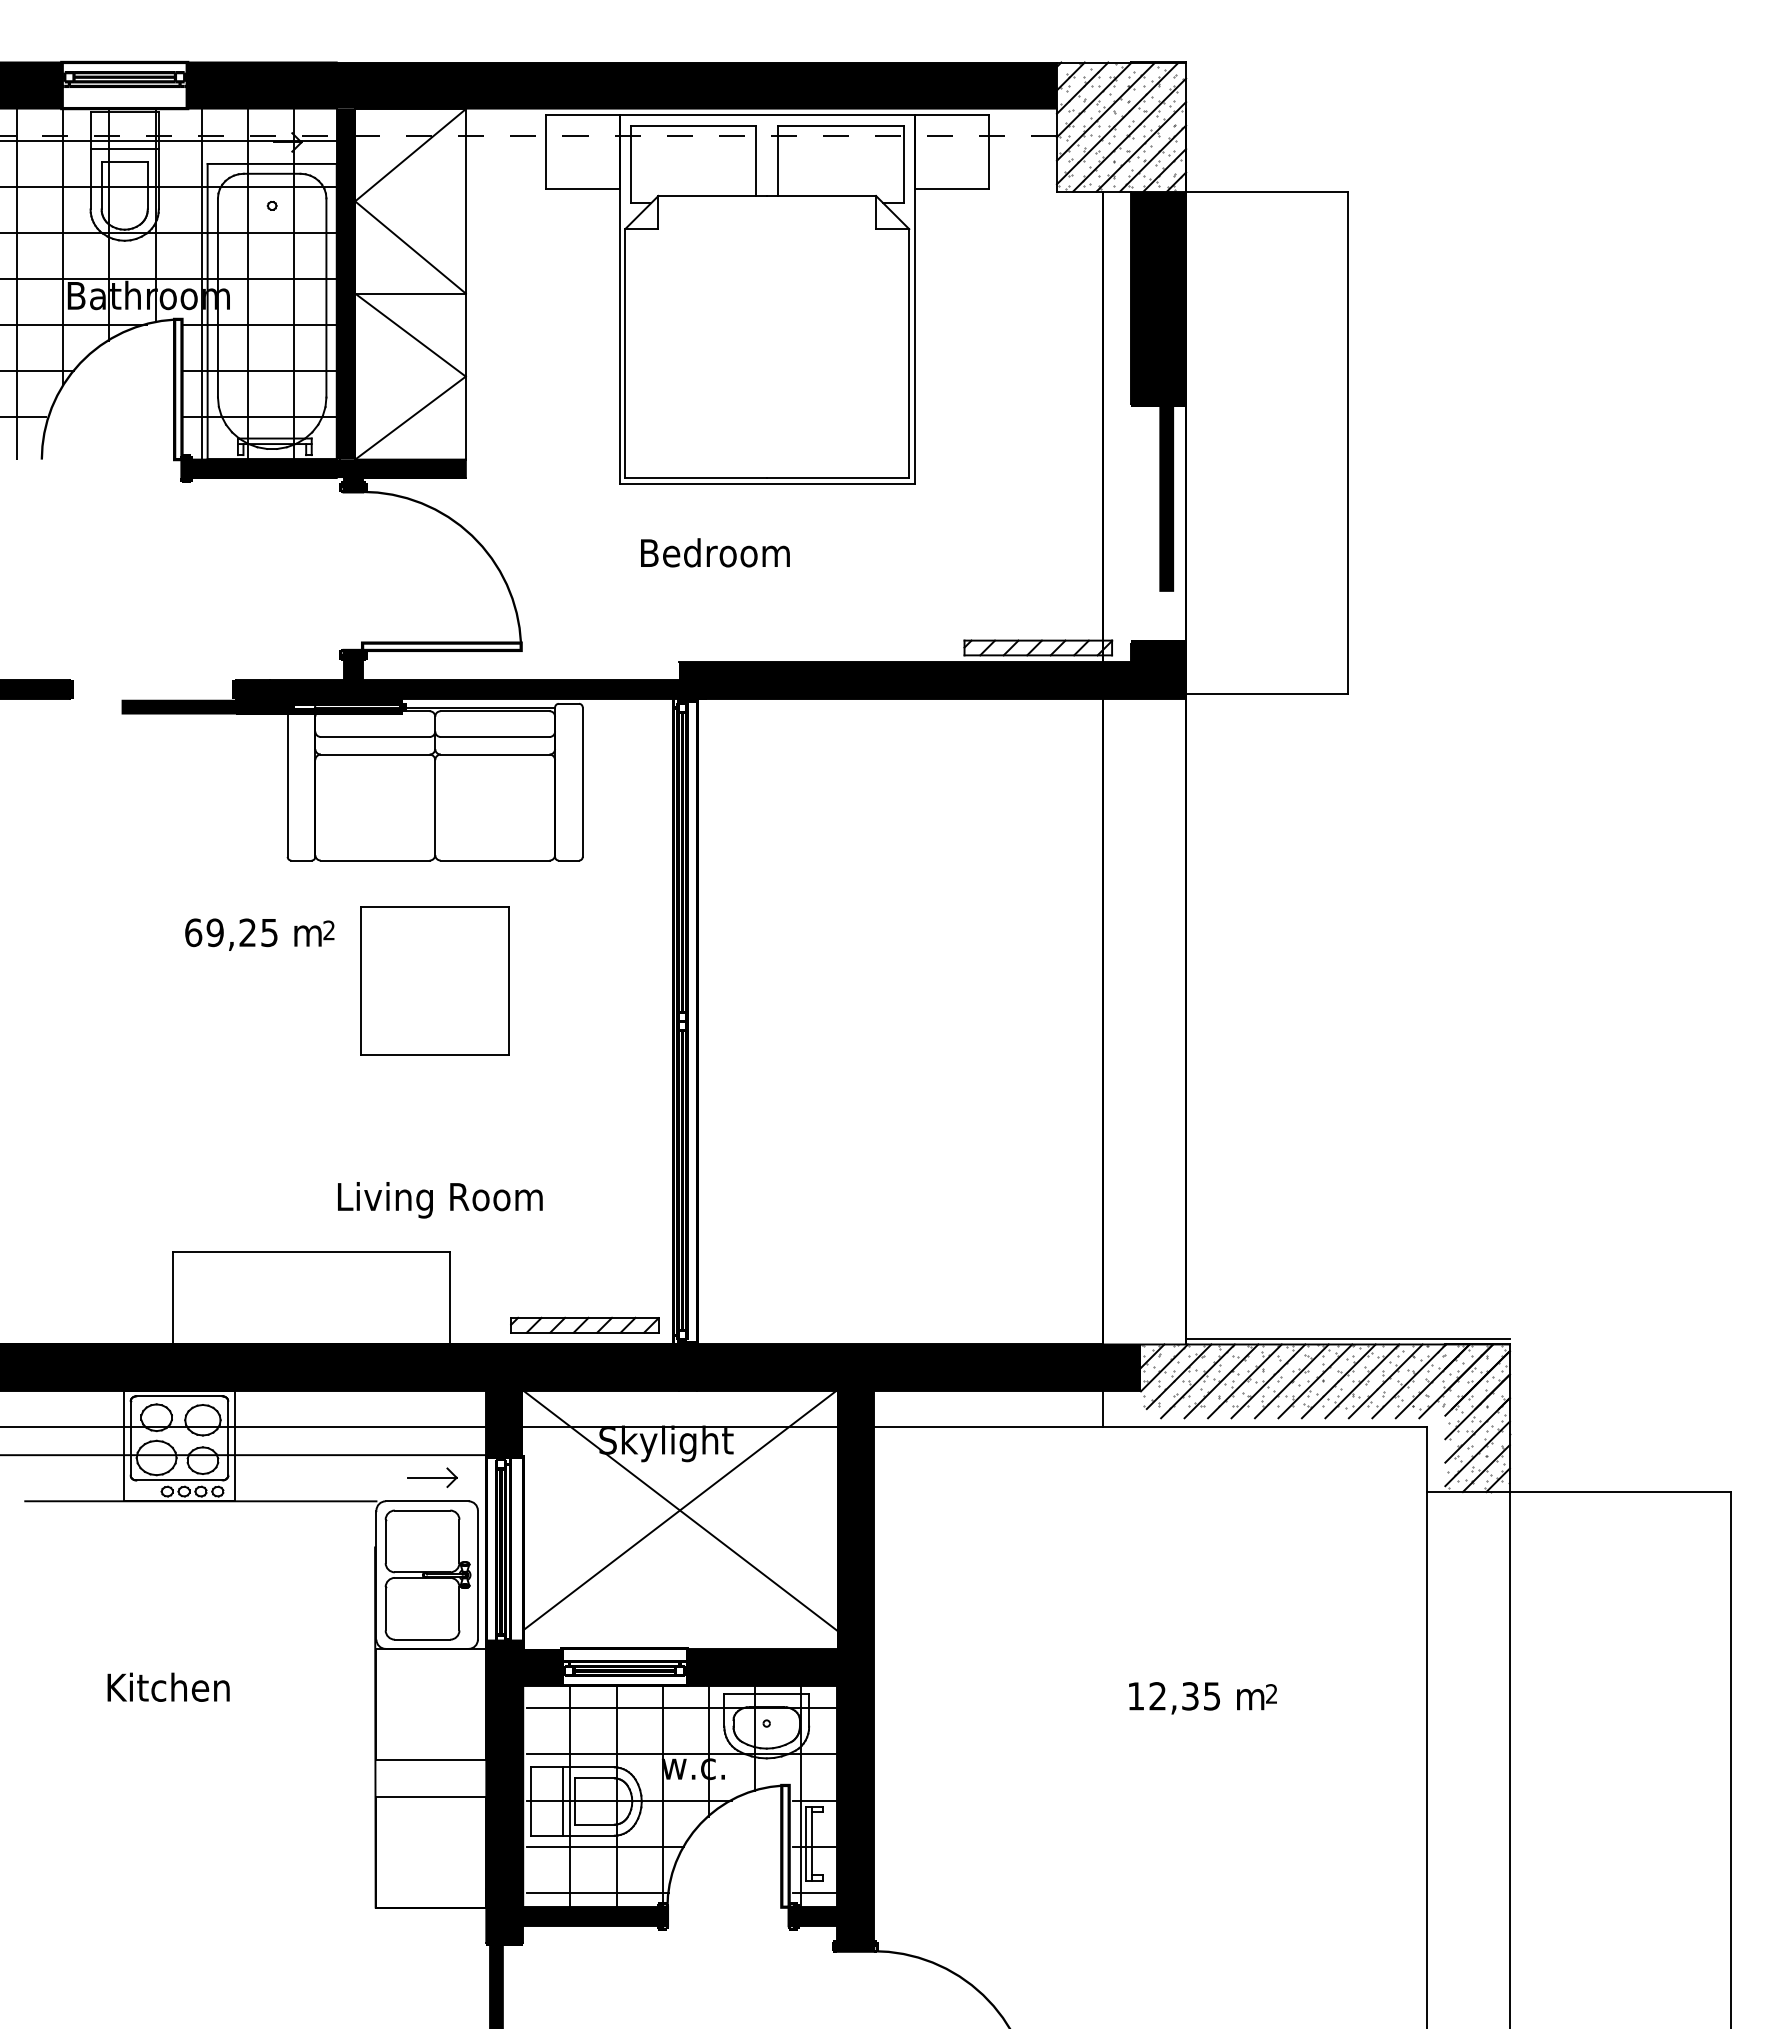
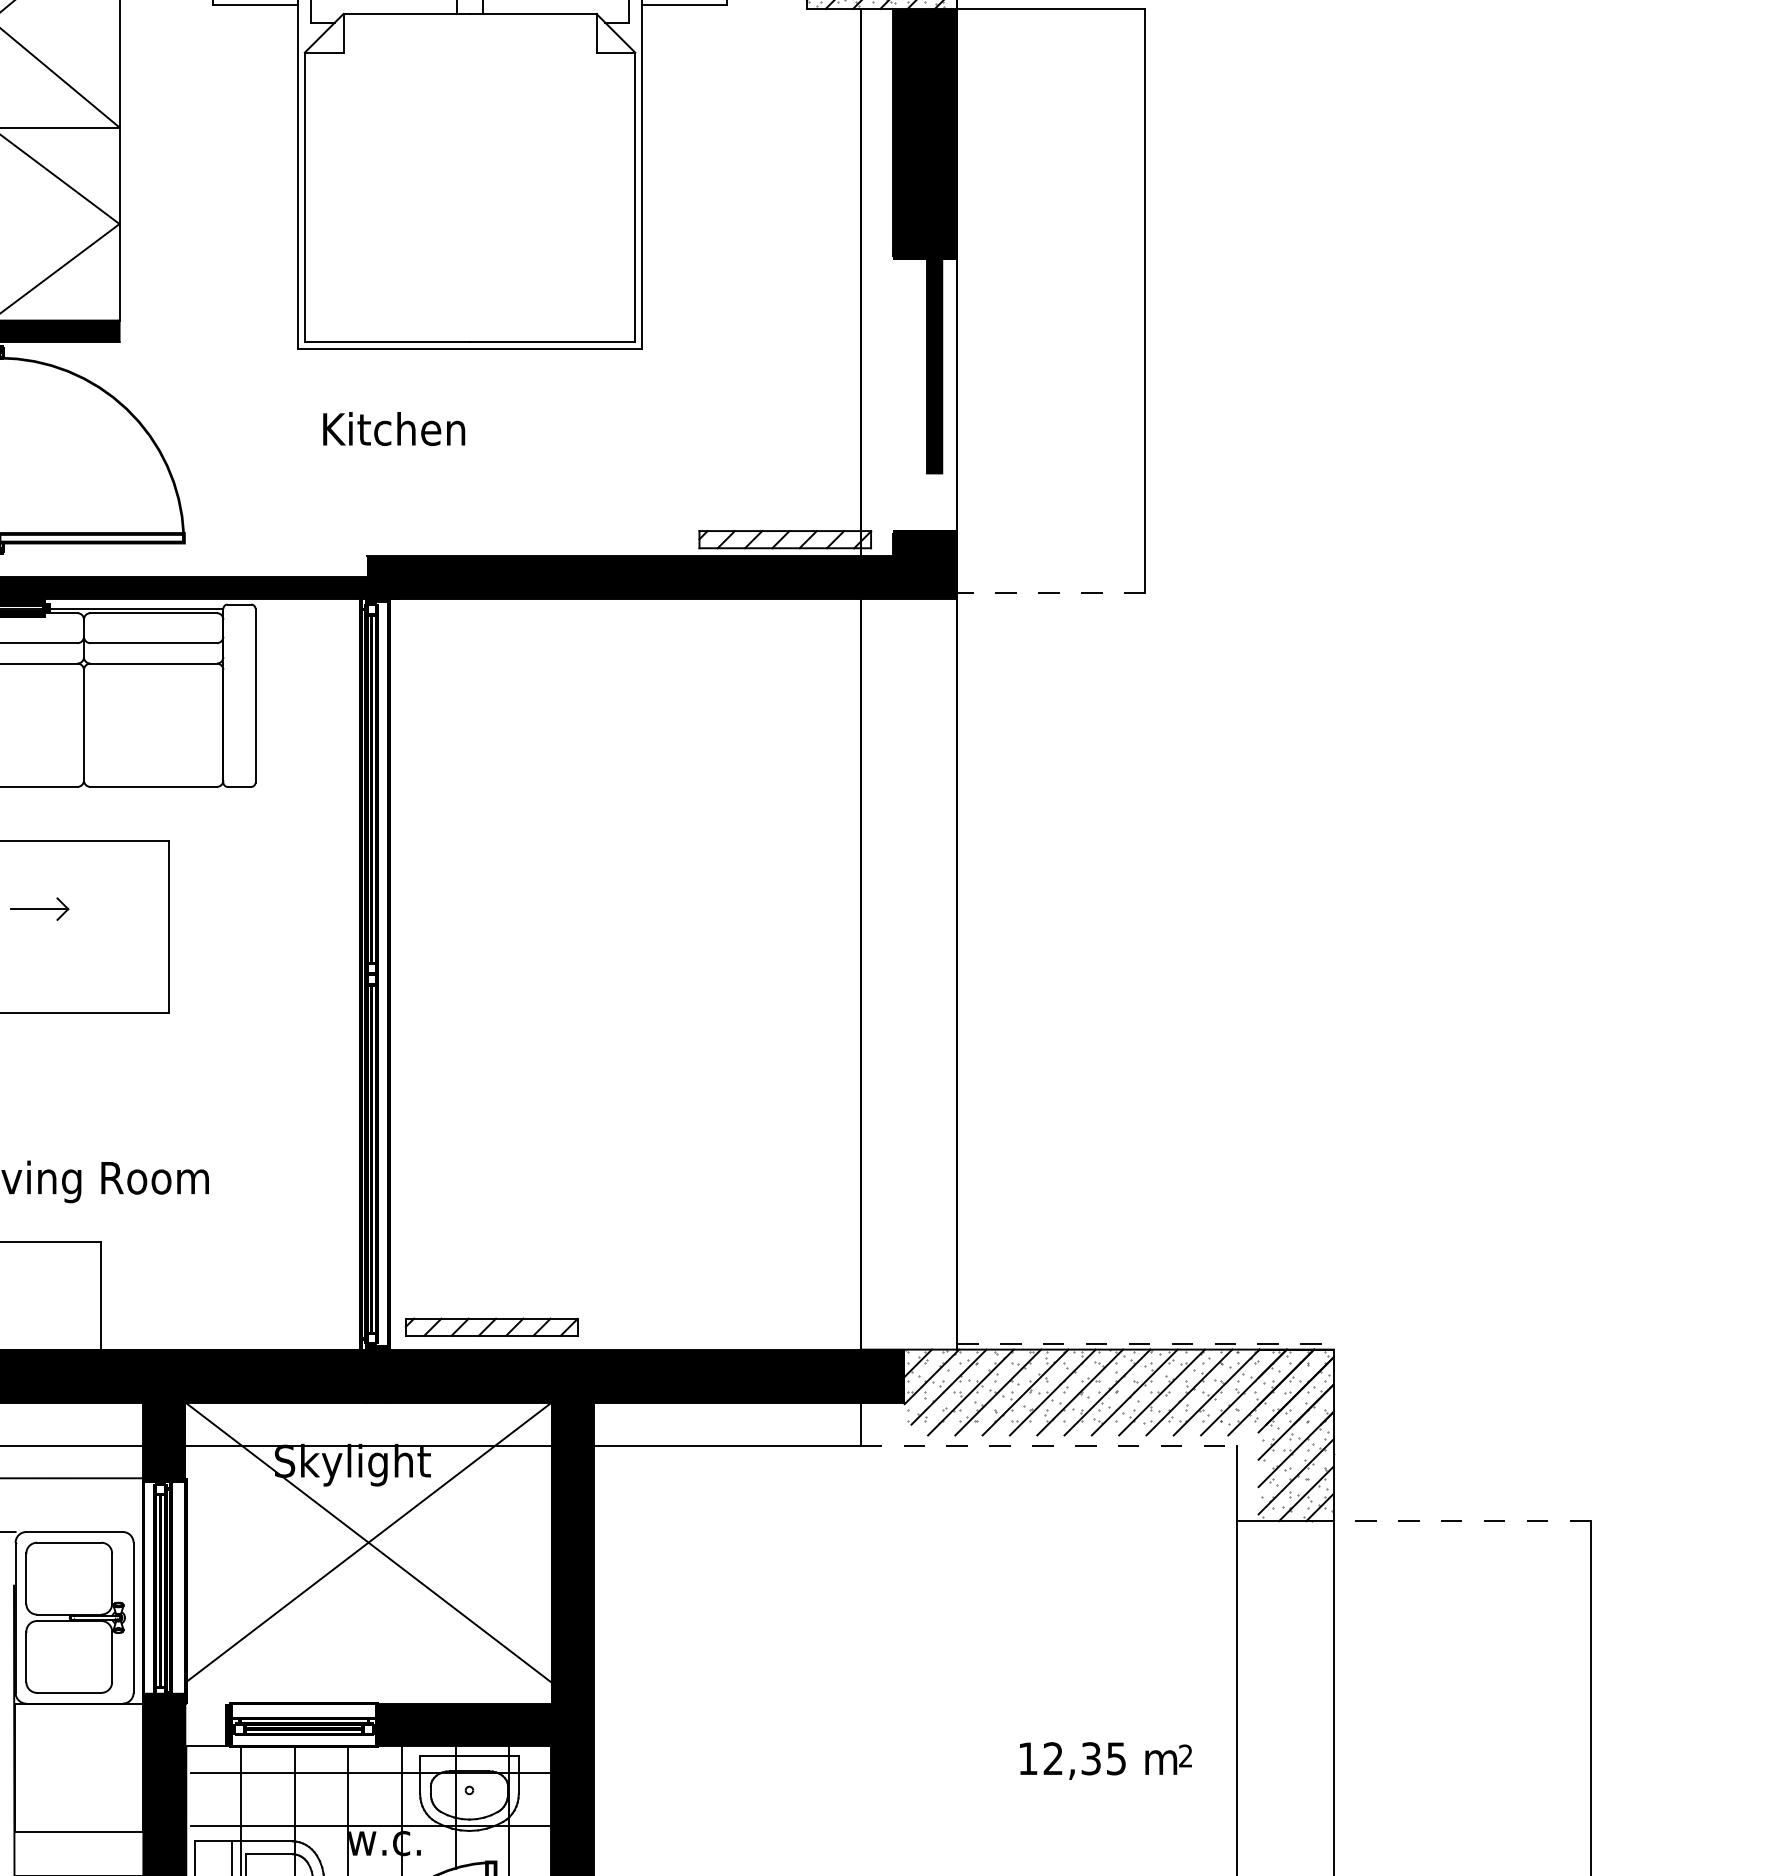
text: (716, 552) -> (411, 428), Bedroom -> Kitchen
line: (1267, 694) -> (1051, 593), solid -> dashed
part: (584, 1324) -> (491, 1326), moved
line: (1348, 1339) -> (1146, 1343), solid -> dashed
line: (1265, 1427) -> (1049, 1446), solid -> dashed
part: (432, 1477) -> (40, 908), moved
line: (1620, 1492) -> (1462, 1521), solid -> dashed
fill: (541, 1666) -> (207, 1724), removed
text: (1202, 1698) -> (1105, 1761), moved

